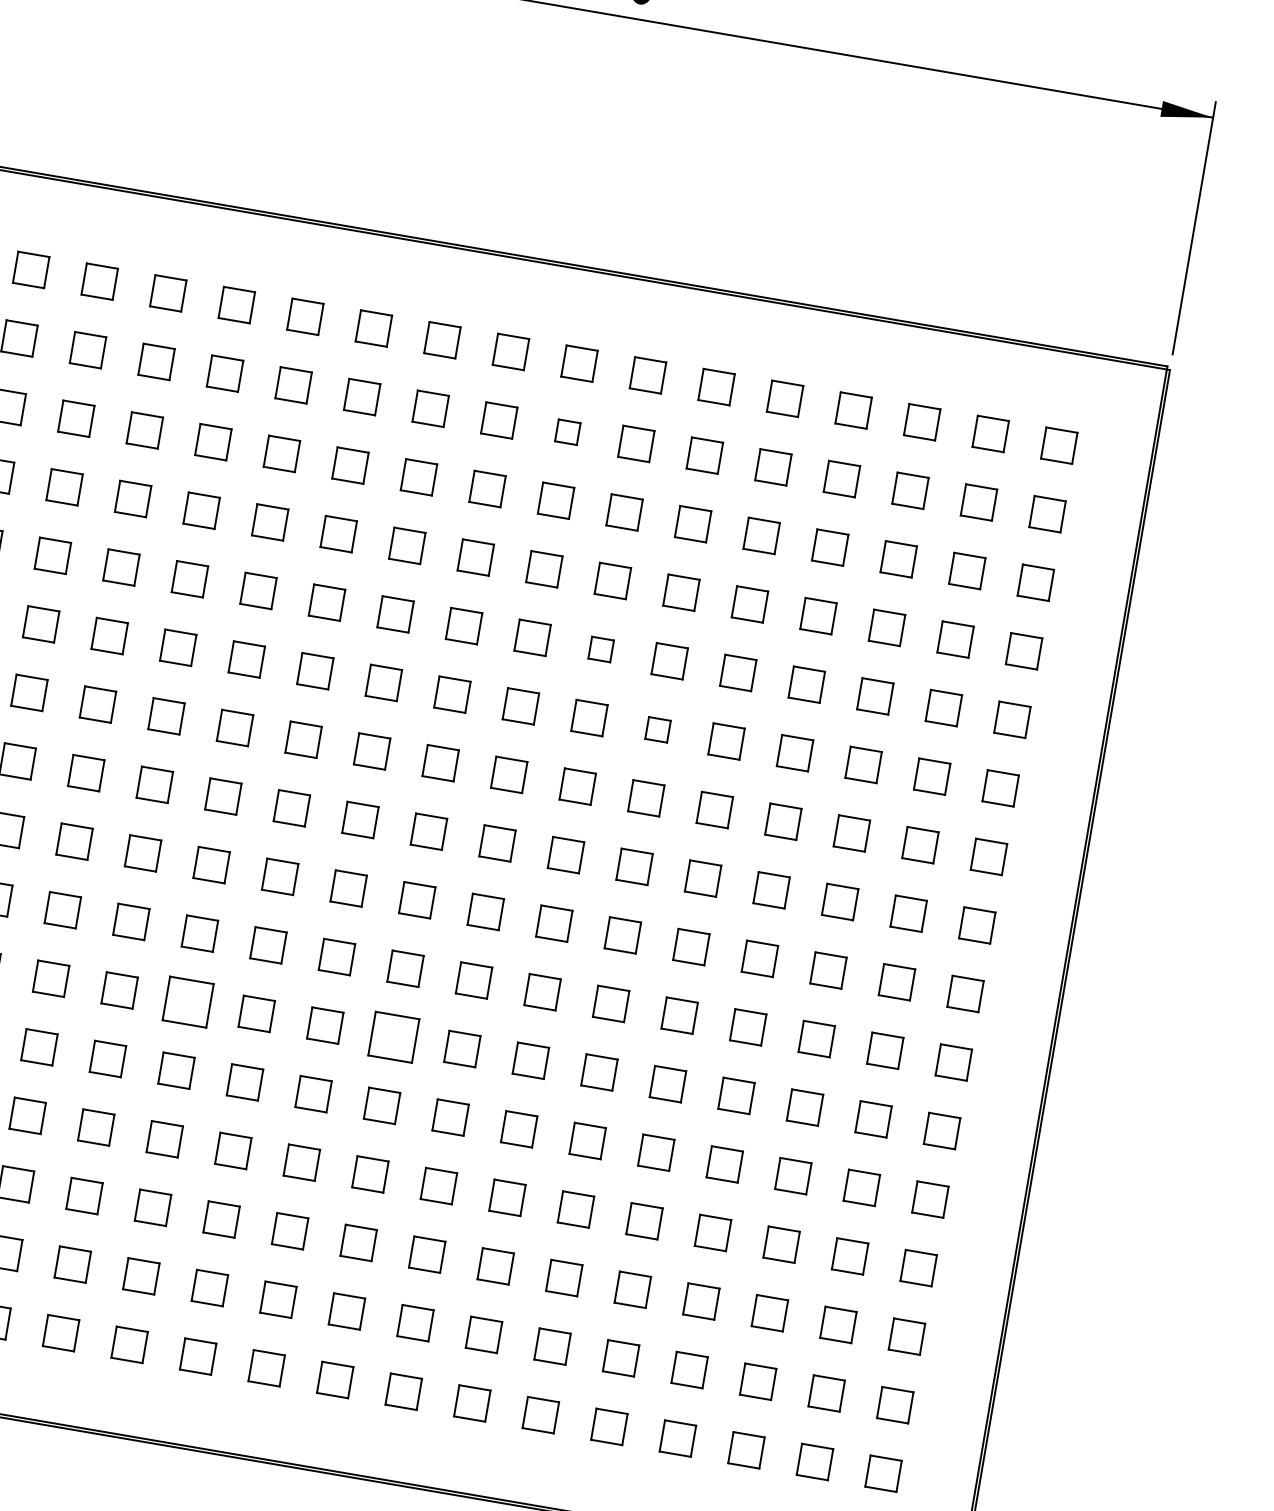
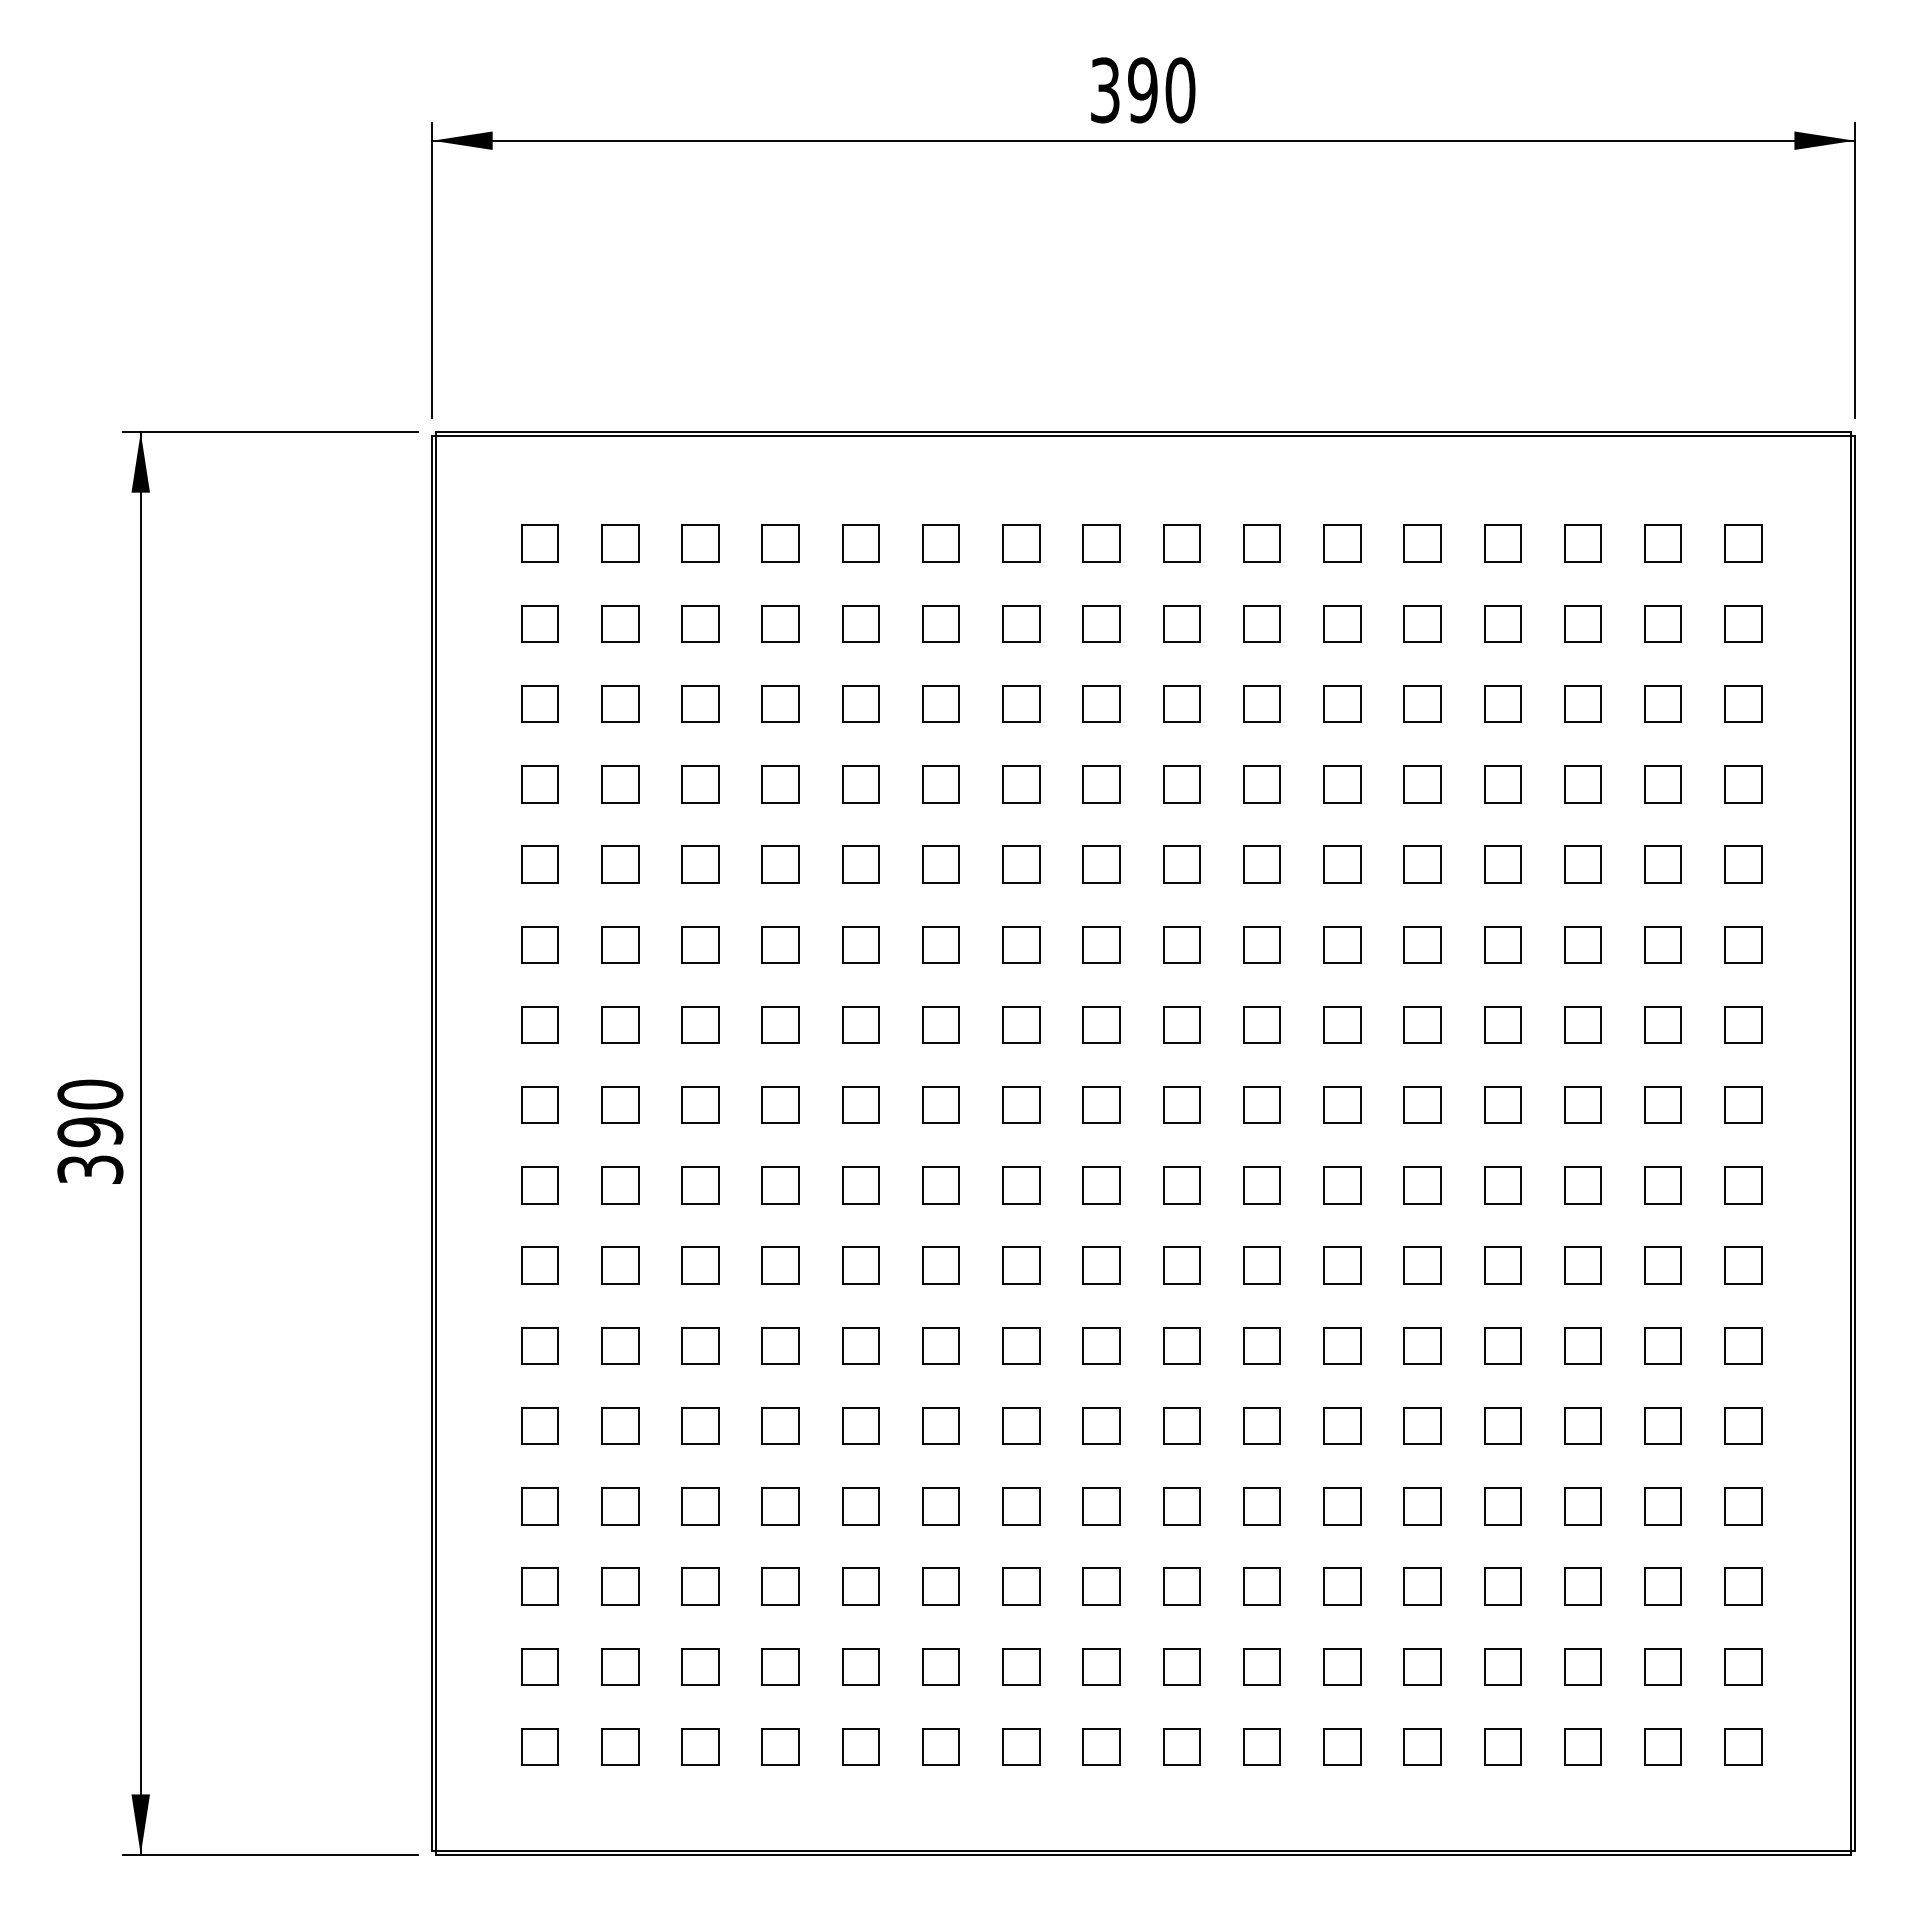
part: (567, 431) -> (1181, 623), size x1.43
part: (600, 649) -> (1261, 864), size x1.43
part: (658, 729) -> (1342, 944), size x1.43
part: (187, 1001) -> (860, 1345), size x0.71
part: (393, 1036) -> (1101, 1345), size x0.71

